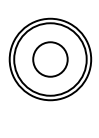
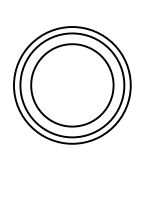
circle: (50, 59) -> (72, 85), size x1.67

